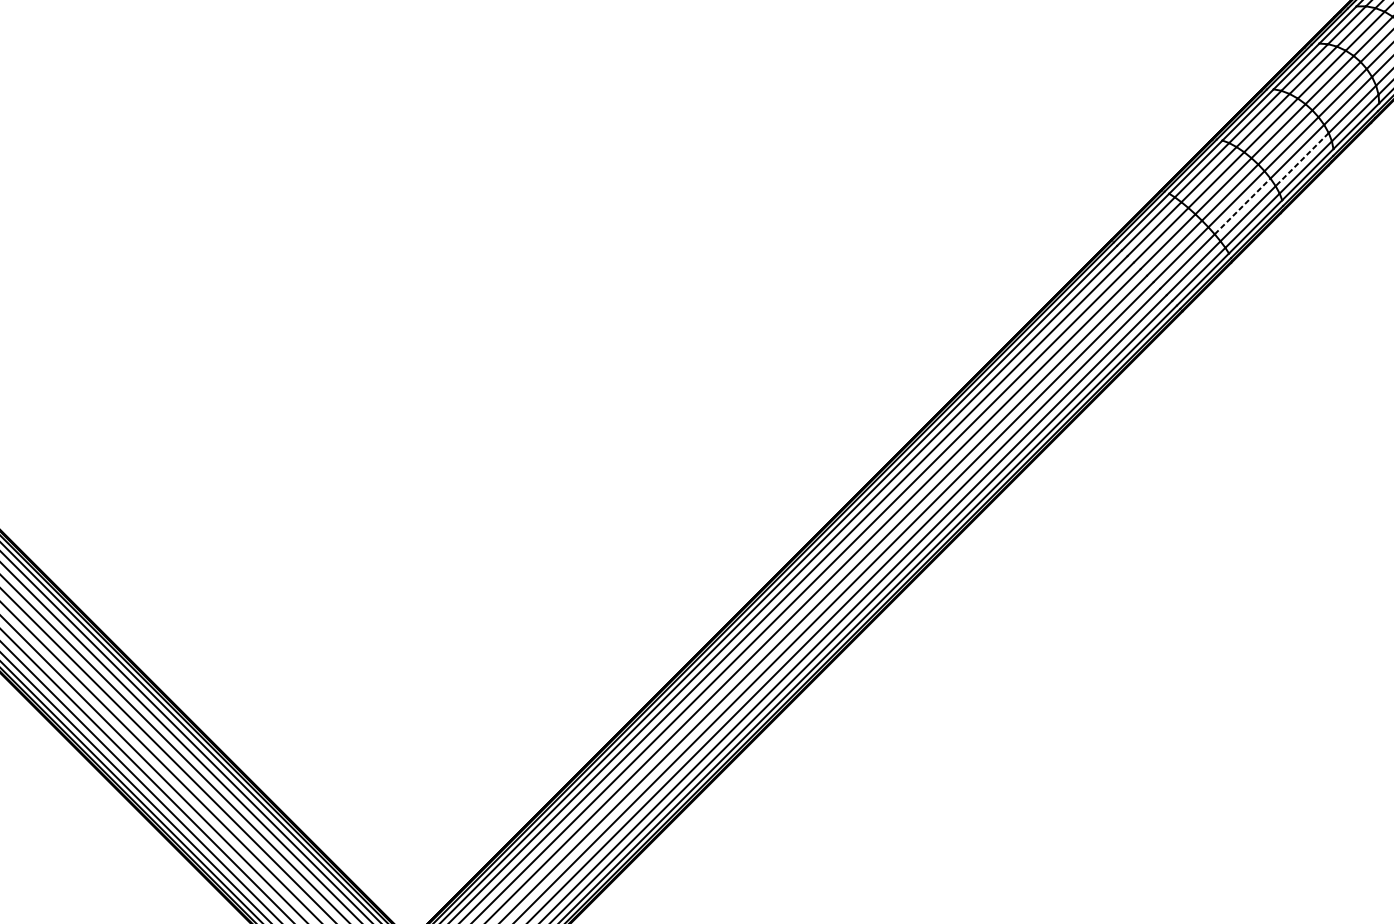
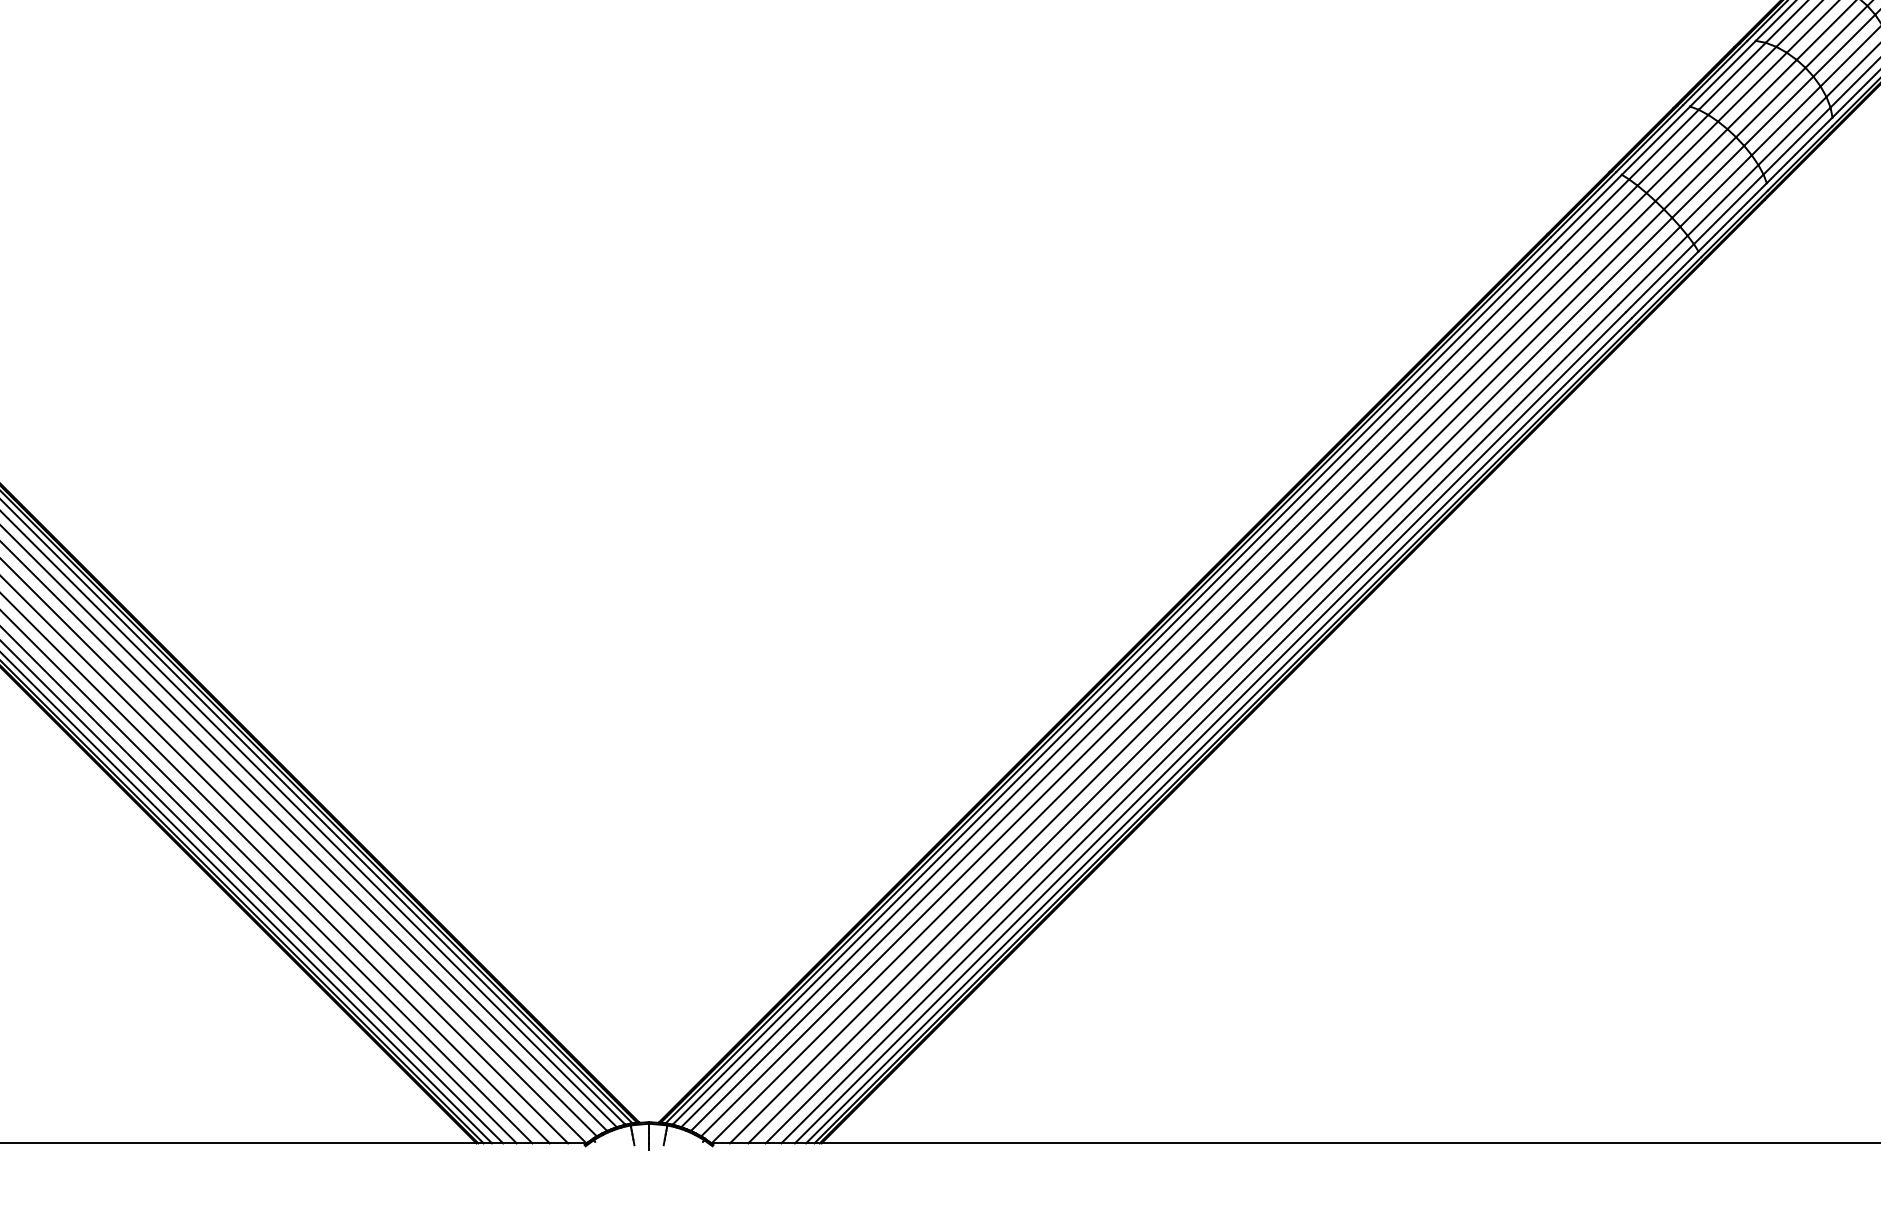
line: (1302, 159) -> (1792, 131), dashed -> solid
line: (1243, 206) -> (1716, 191), dashed -> solid

